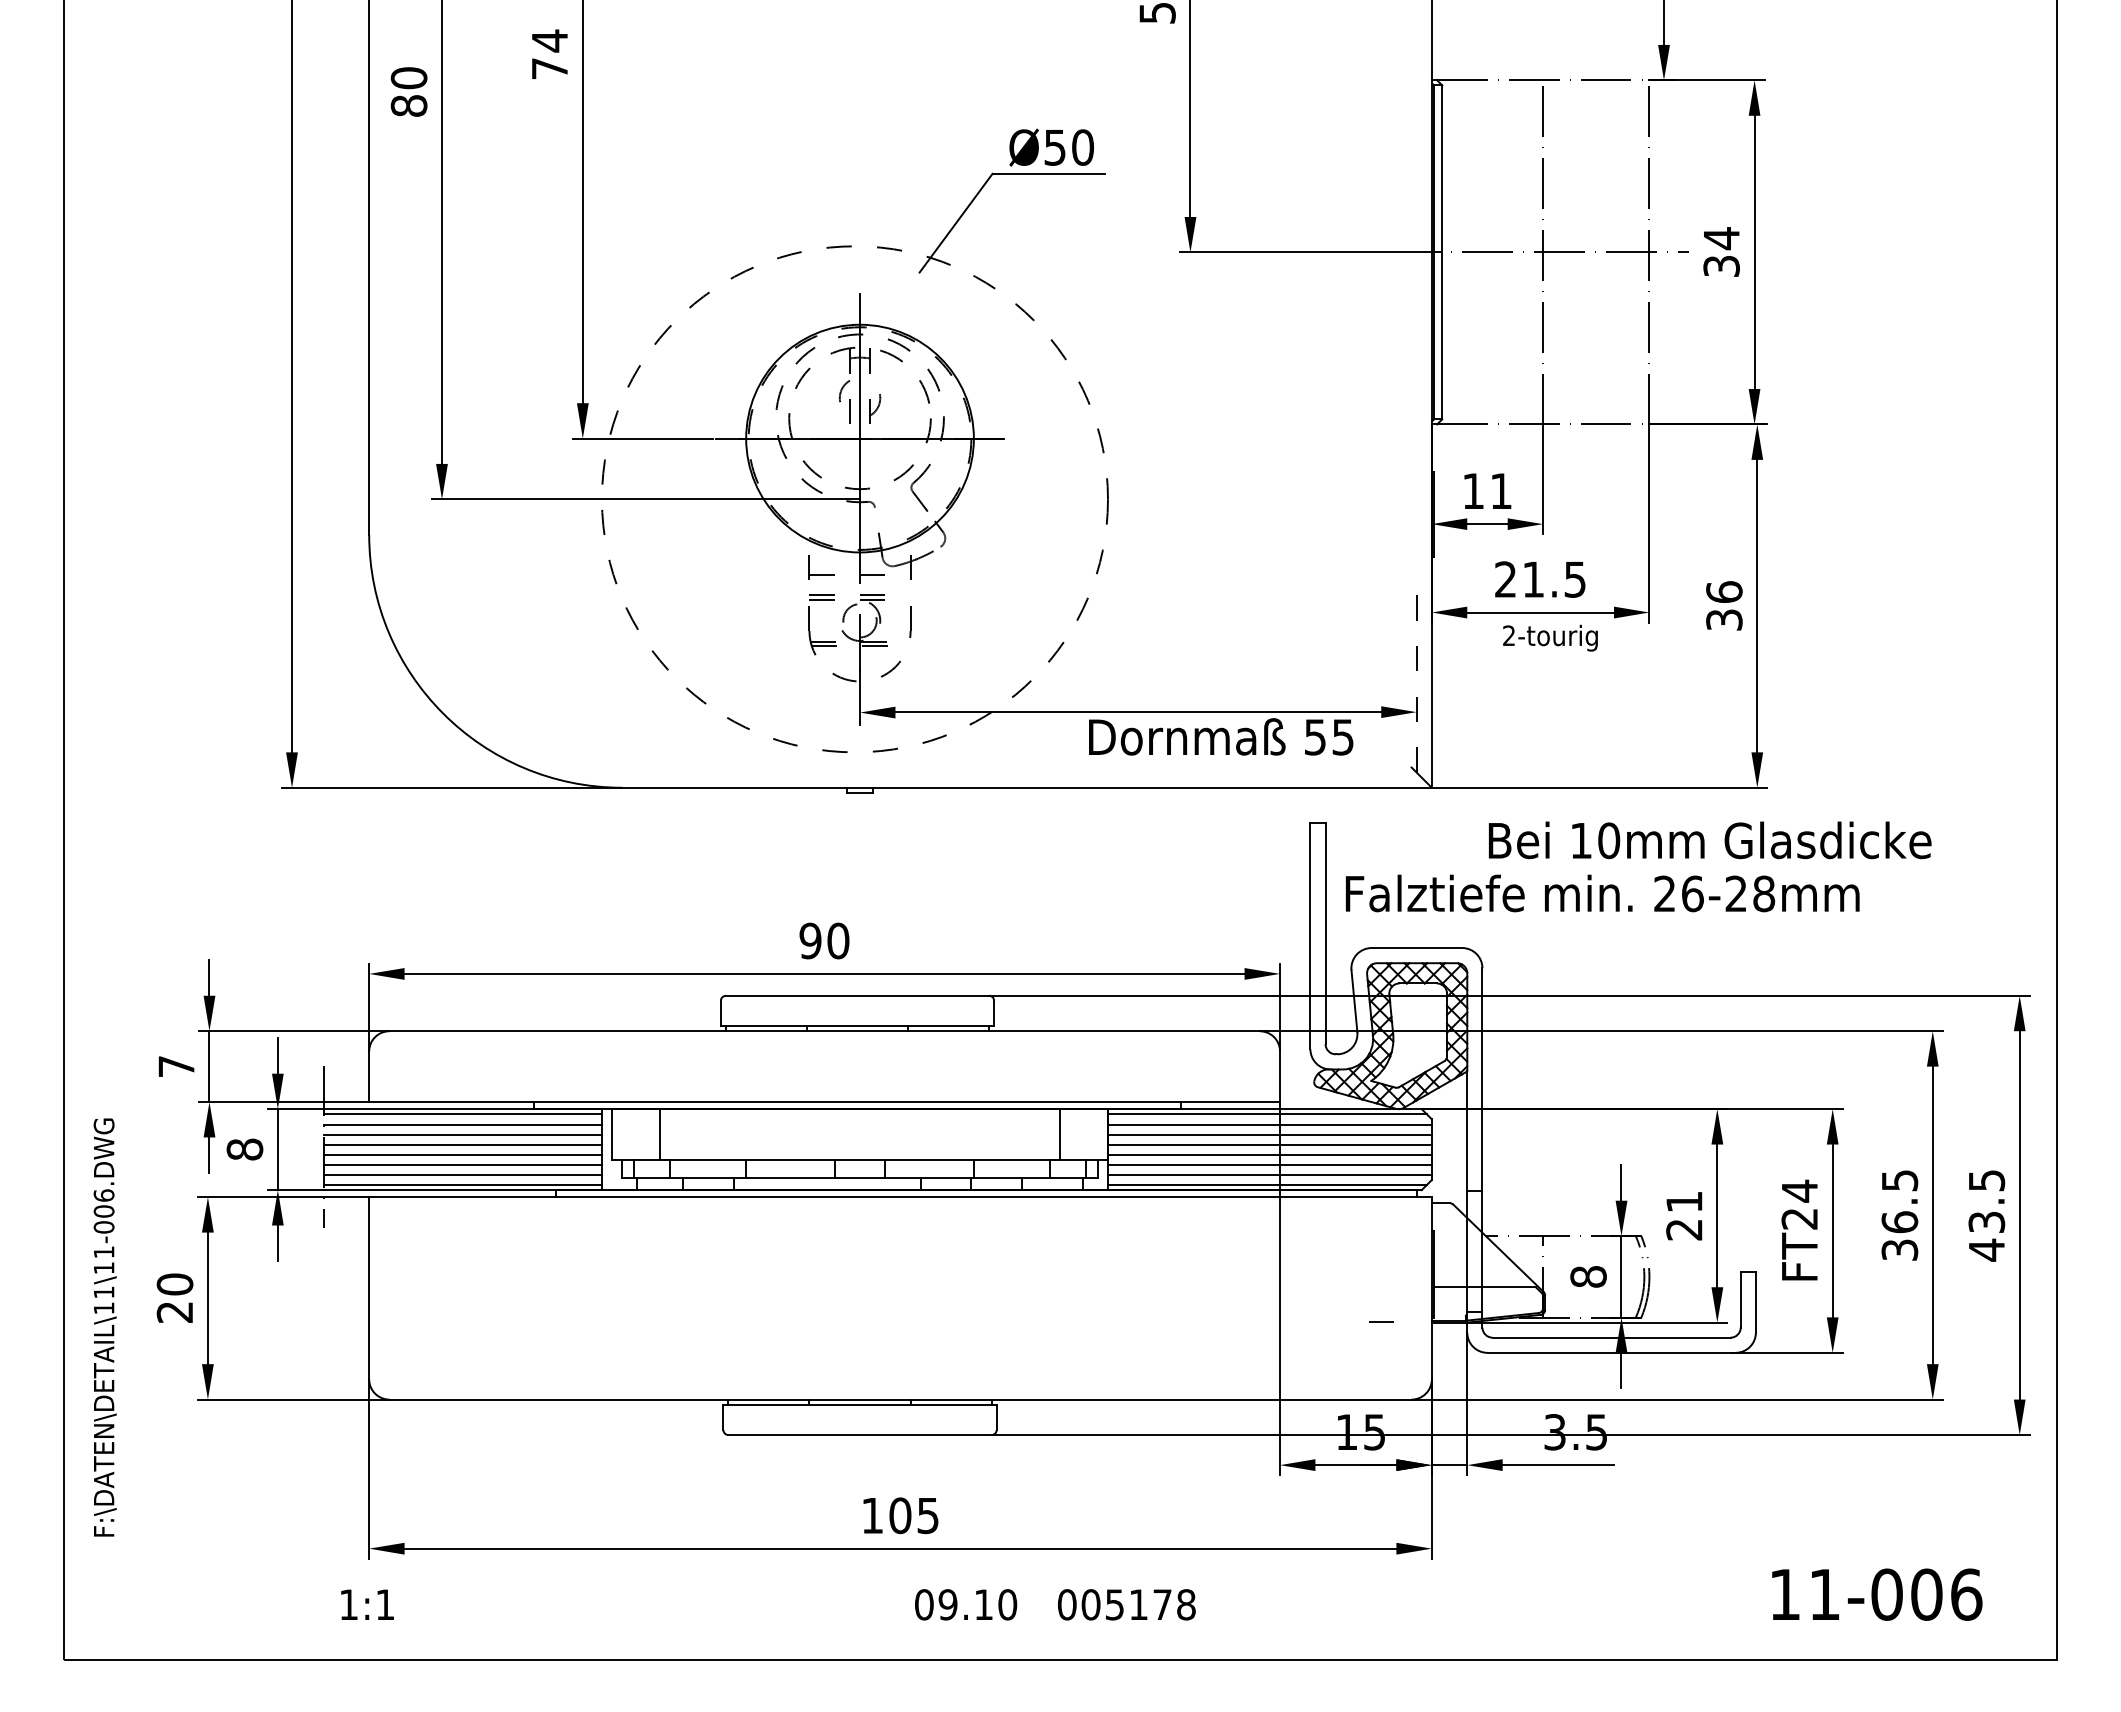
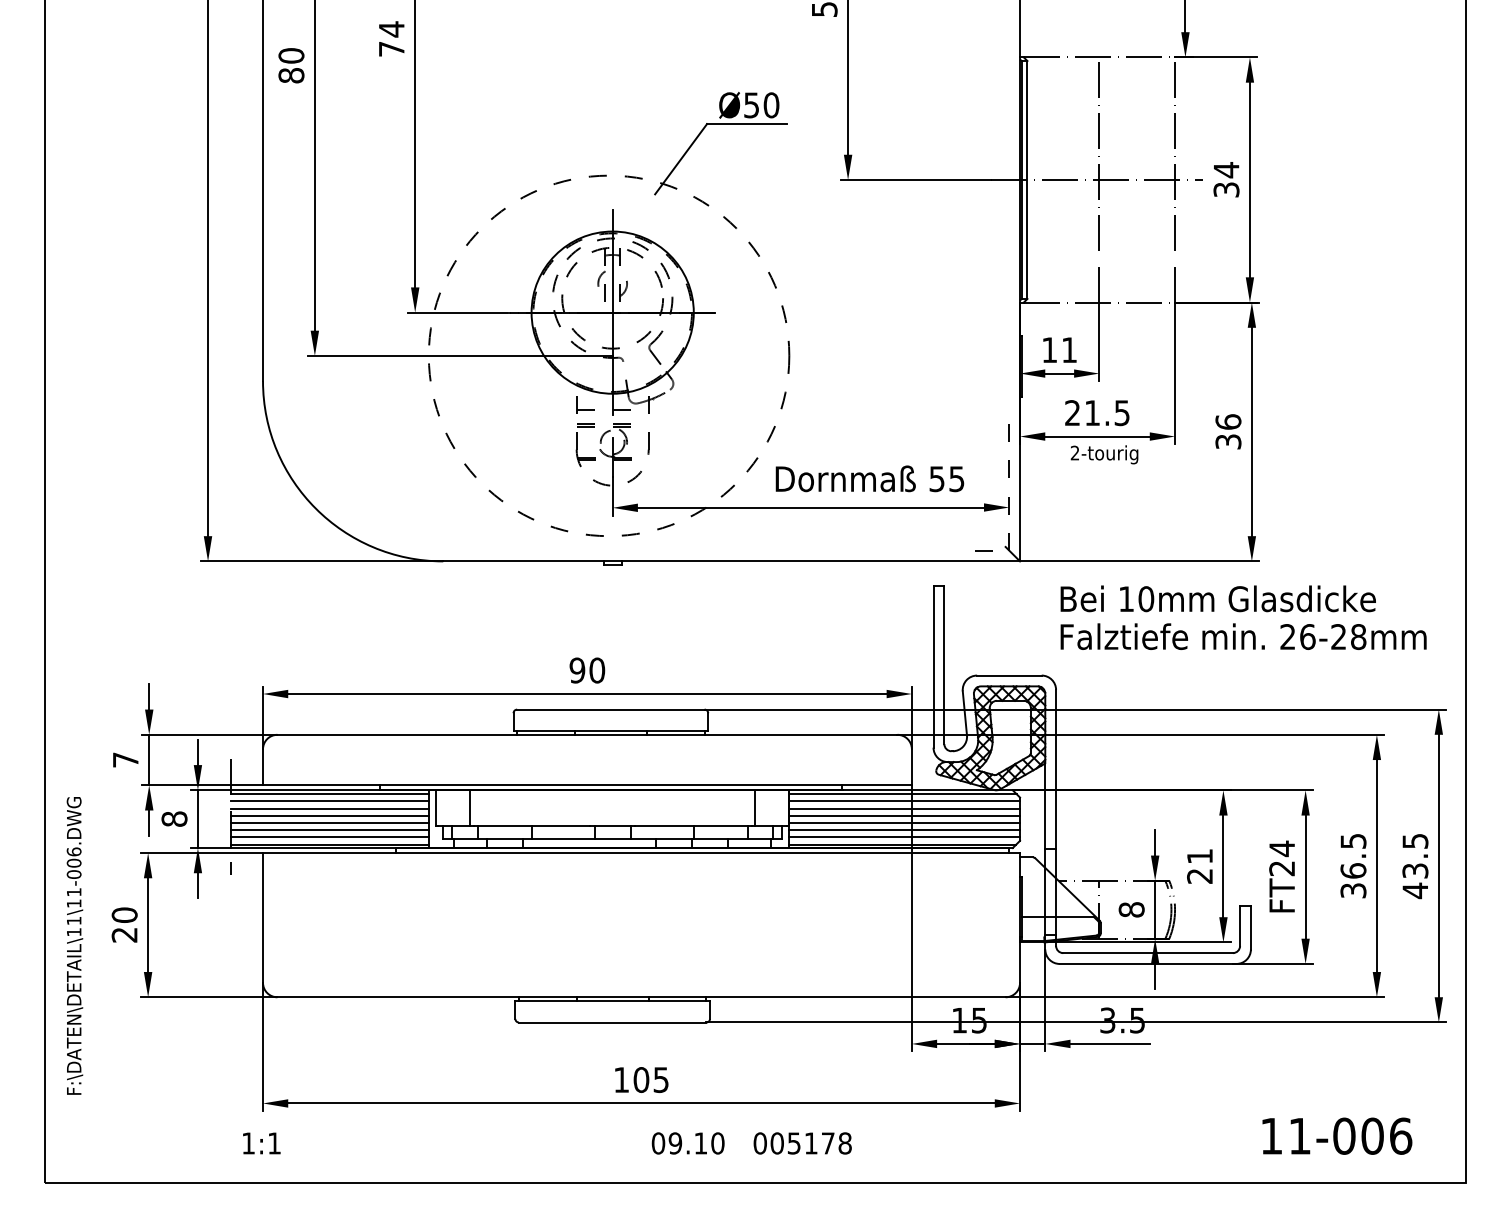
text: (1221, 736) -> (870, 478), moved
text: (1602, 893) -> (1243, 636), moved
line: (1381, 1321) -> (984, 550), moved

